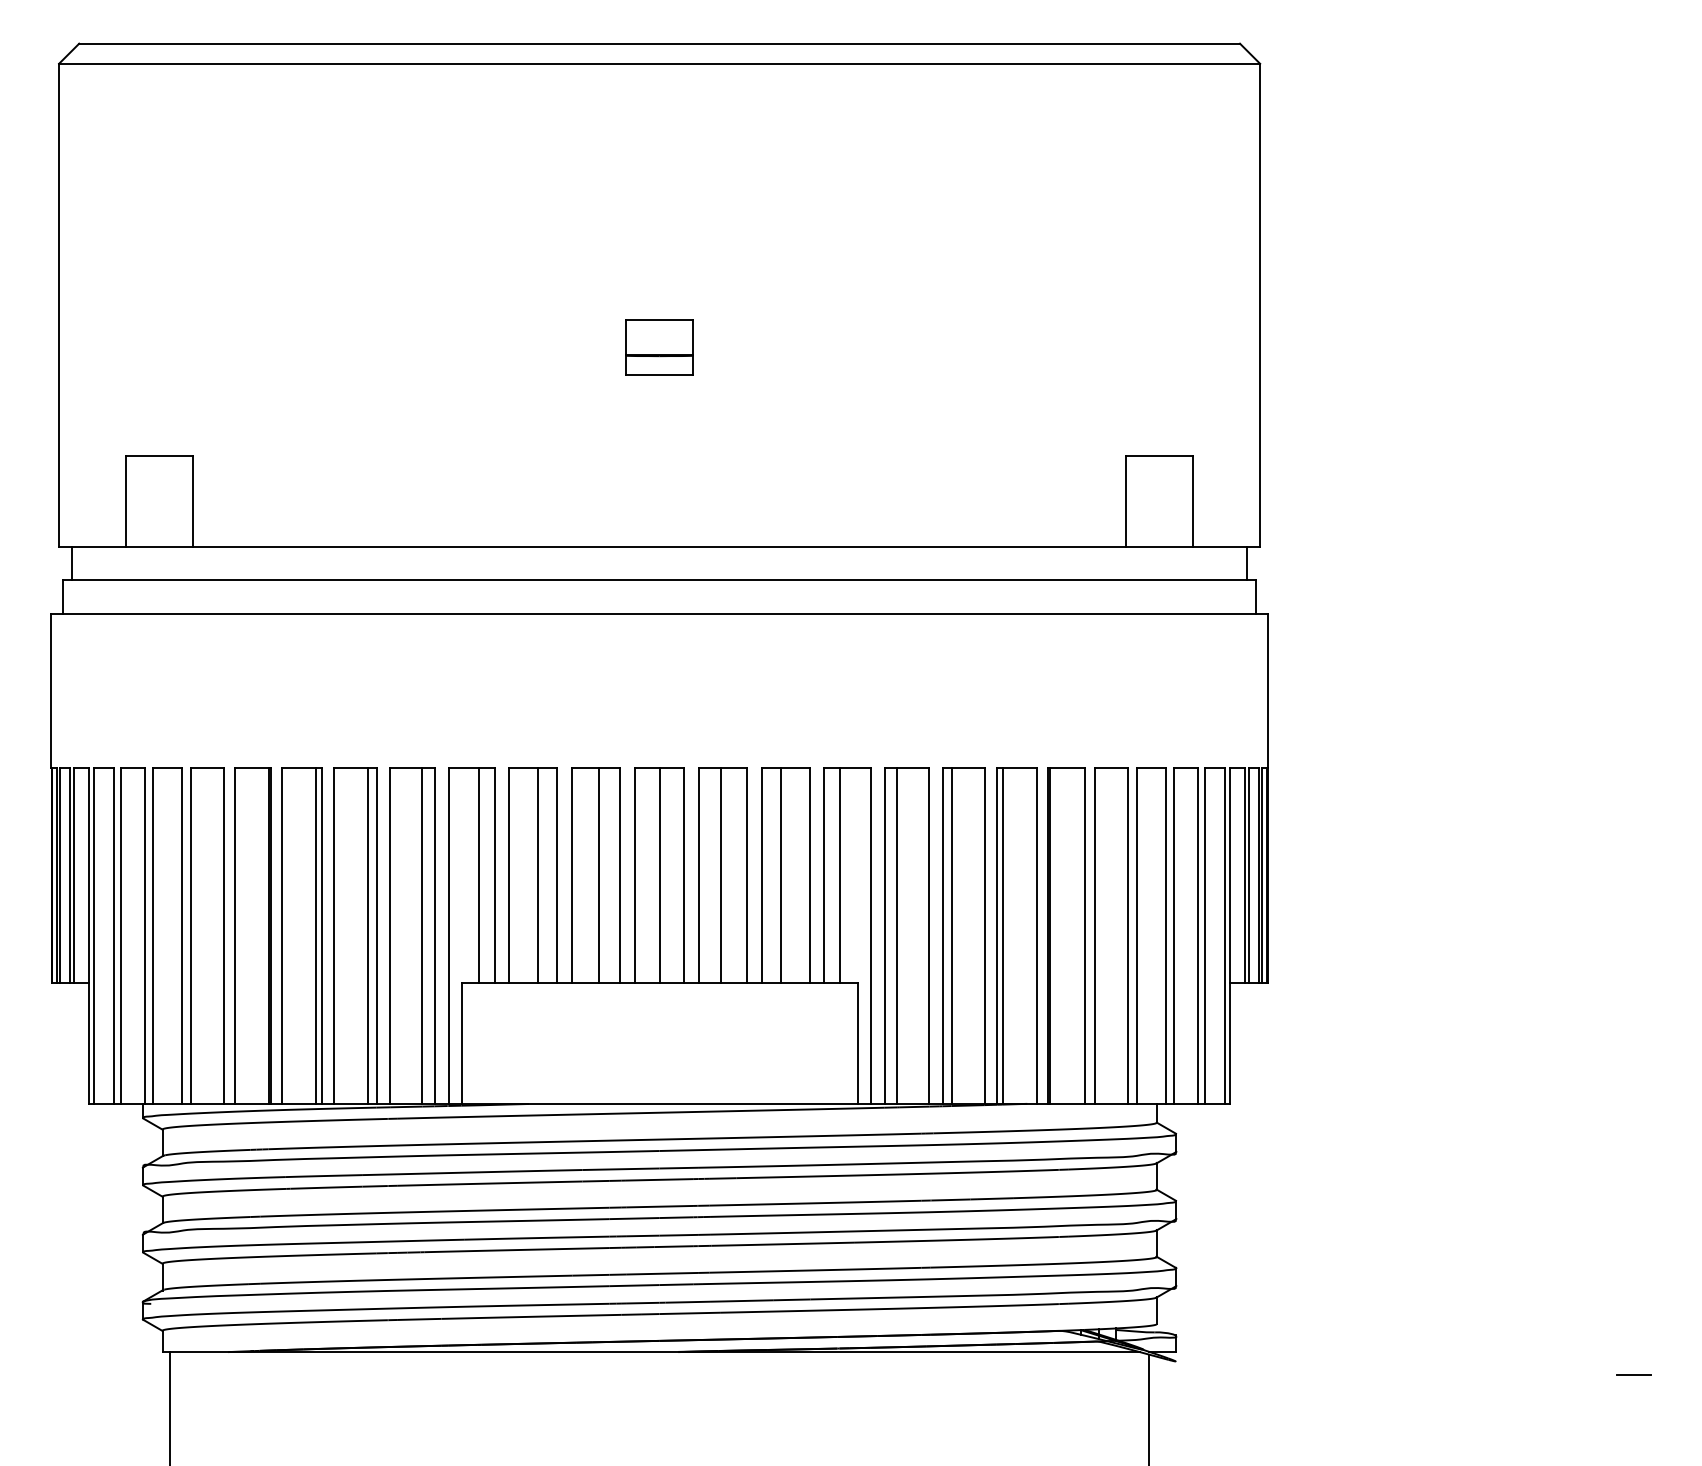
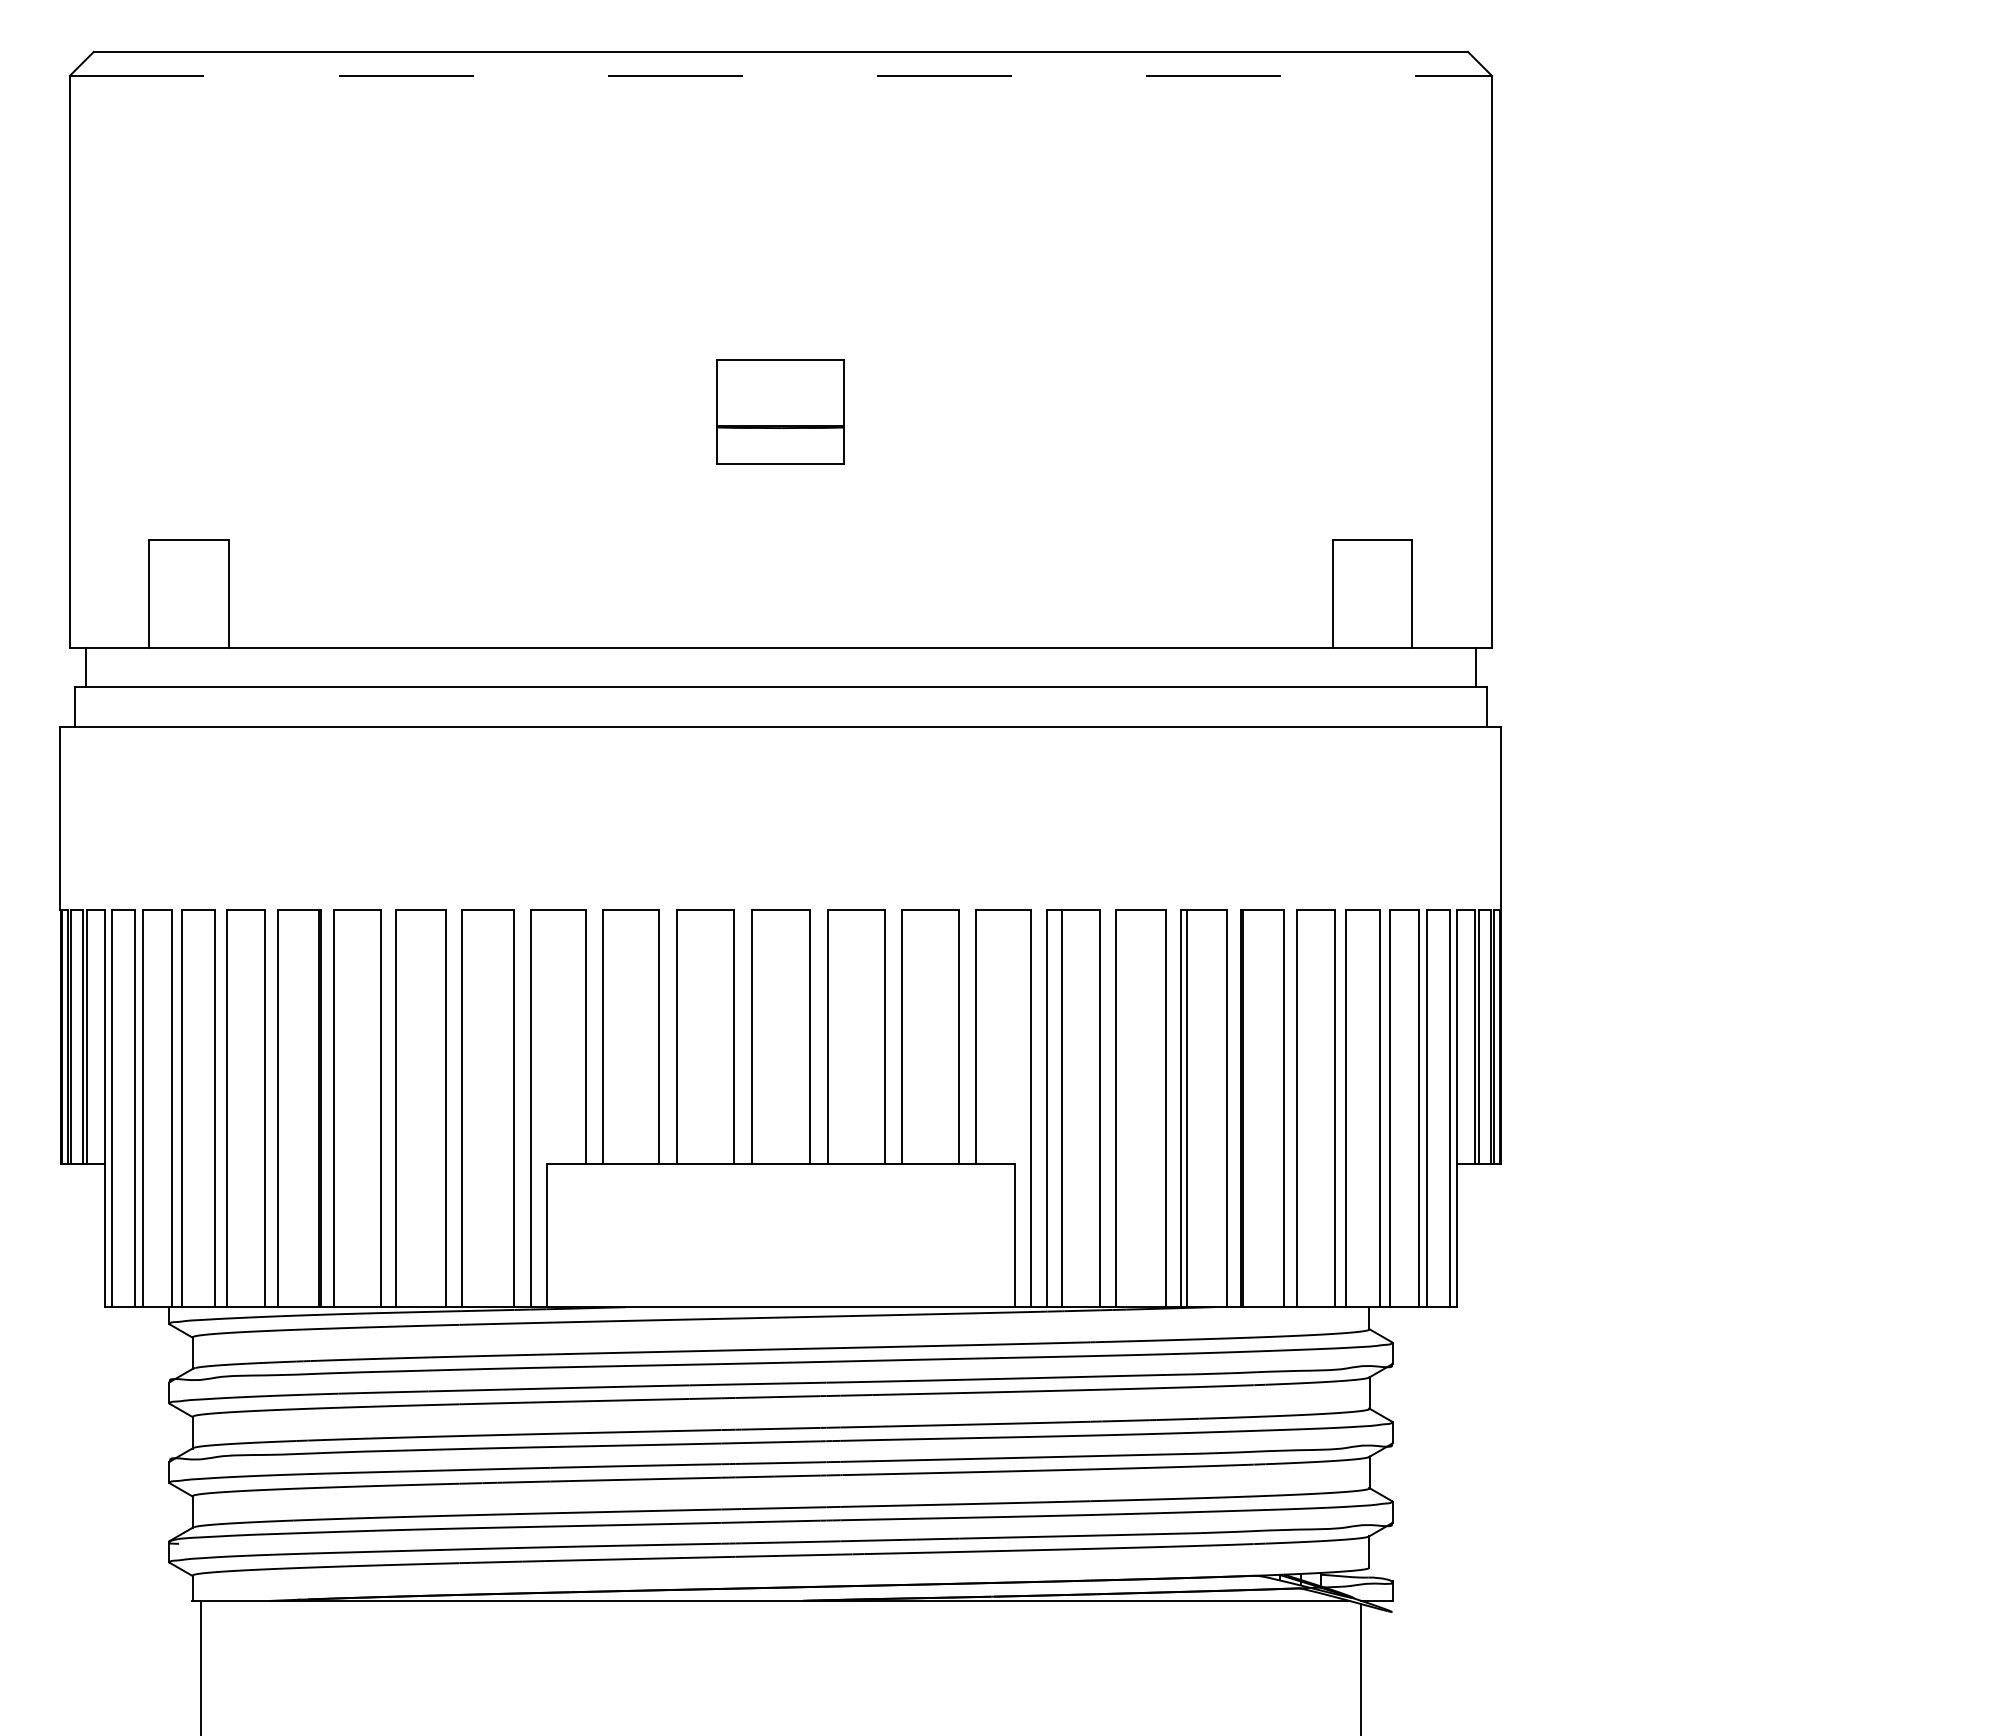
line: (659, 63) -> (780, 75), solid -> dashed
part: (659, 347) -> (780, 411), size x1.6
line: (479, 875) -> (567, 1036), removed
line: (538, 875) -> (637, 1036), removed
line: (598, 875) -> (708, 1036), removed
line: (659, 875) -> (780, 1036), removed
line: (720, 875) -> (853, 1036), removed
line: (780, 875) -> (924, 1036), removed
line: (840, 875) -> (994, 1036), removed
line: (316, 936) -> (374, 1108), removed
line: (367, 936) -> (435, 1108), removed
line: (421, 936) -> (499, 1108), removed
line: (951, 936) -> (1126, 1108), removed
line: (1634, 1374) -> (1934, 1627), removed

